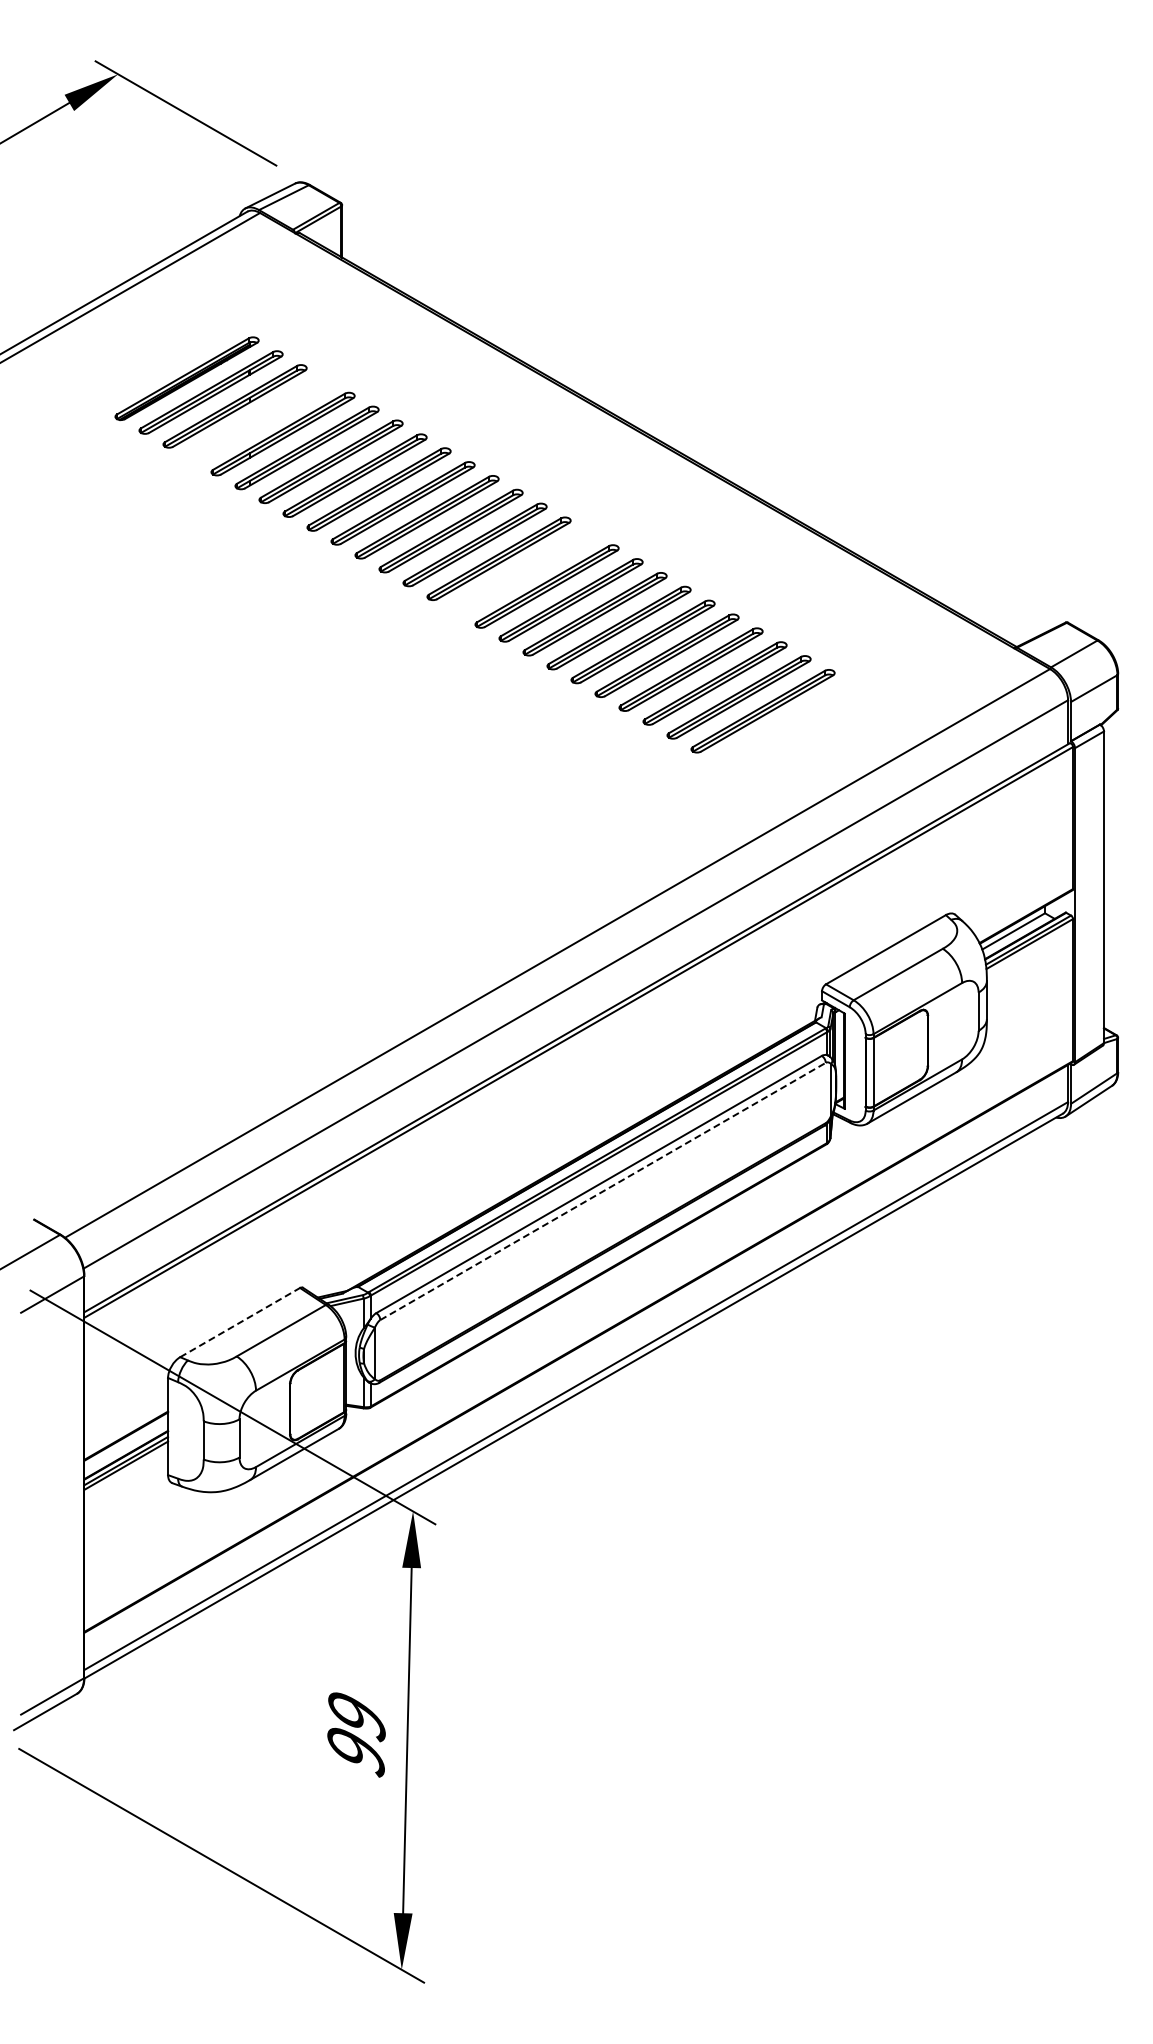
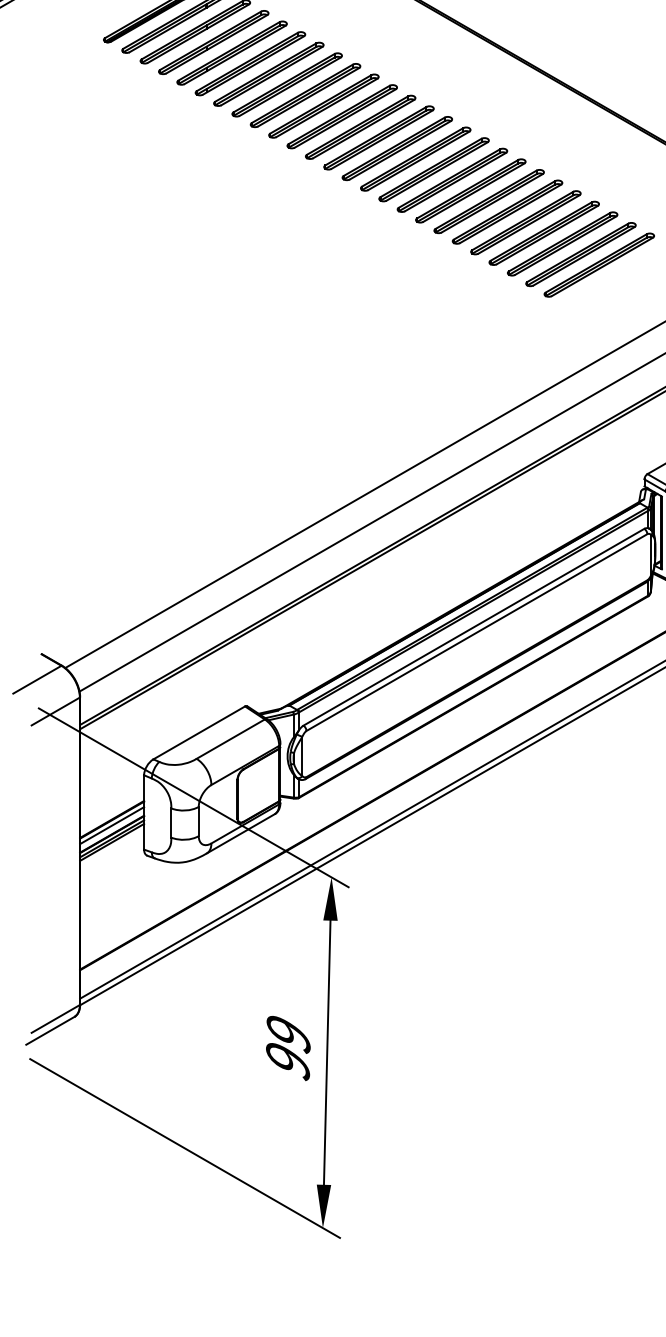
part: (258, 420) -> (213, 42), added
part: (522, 572) -> (415, 159), added
line: (603, 1191) -> (477, 632), dashed -> solid
line: (240, 1322) -> (199, 732), dashed -> solid
line: (126, 1443) -> (112, 825), added

